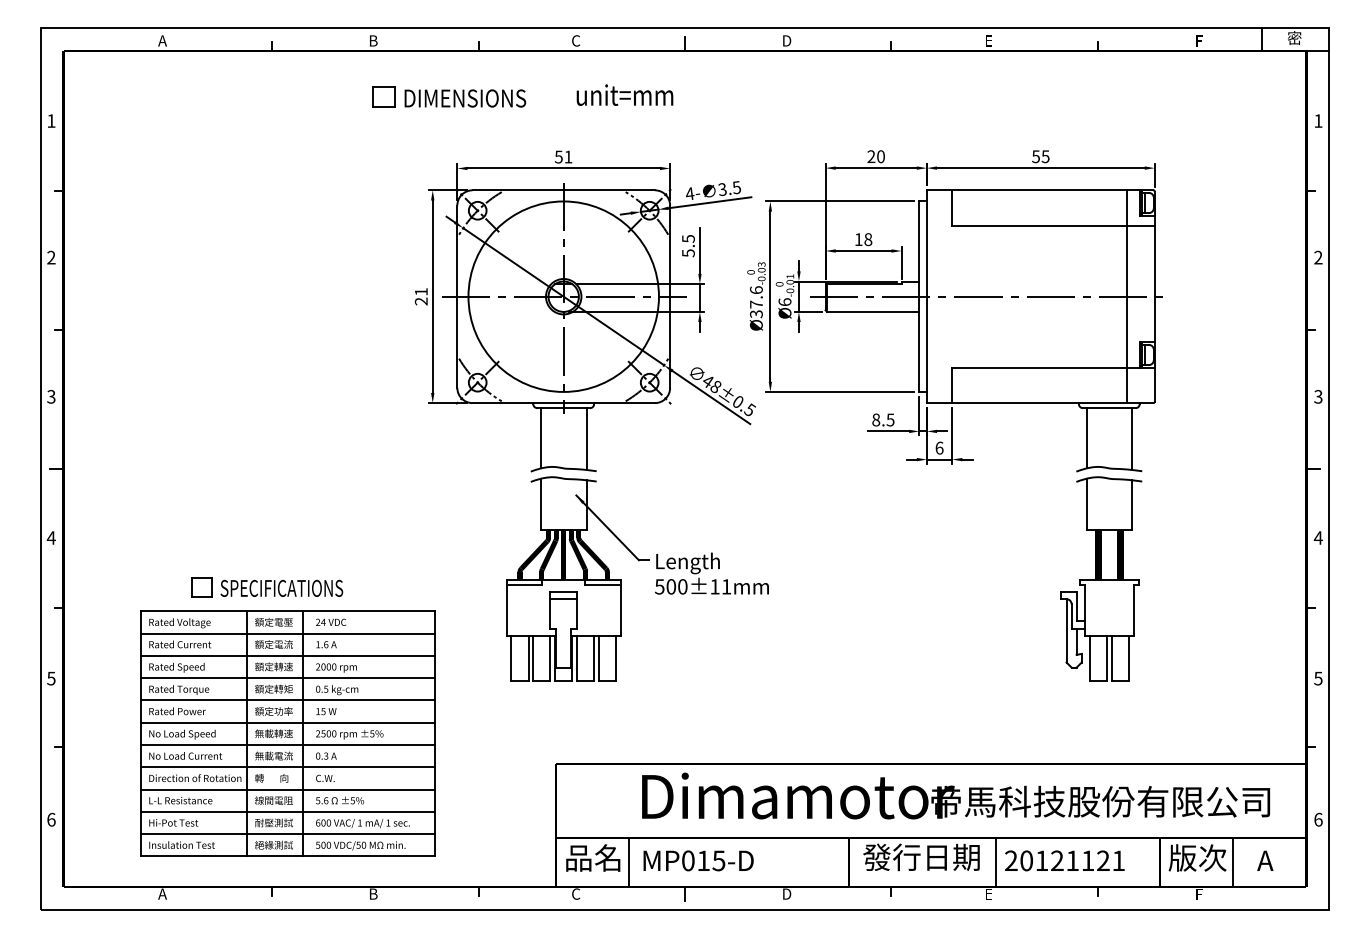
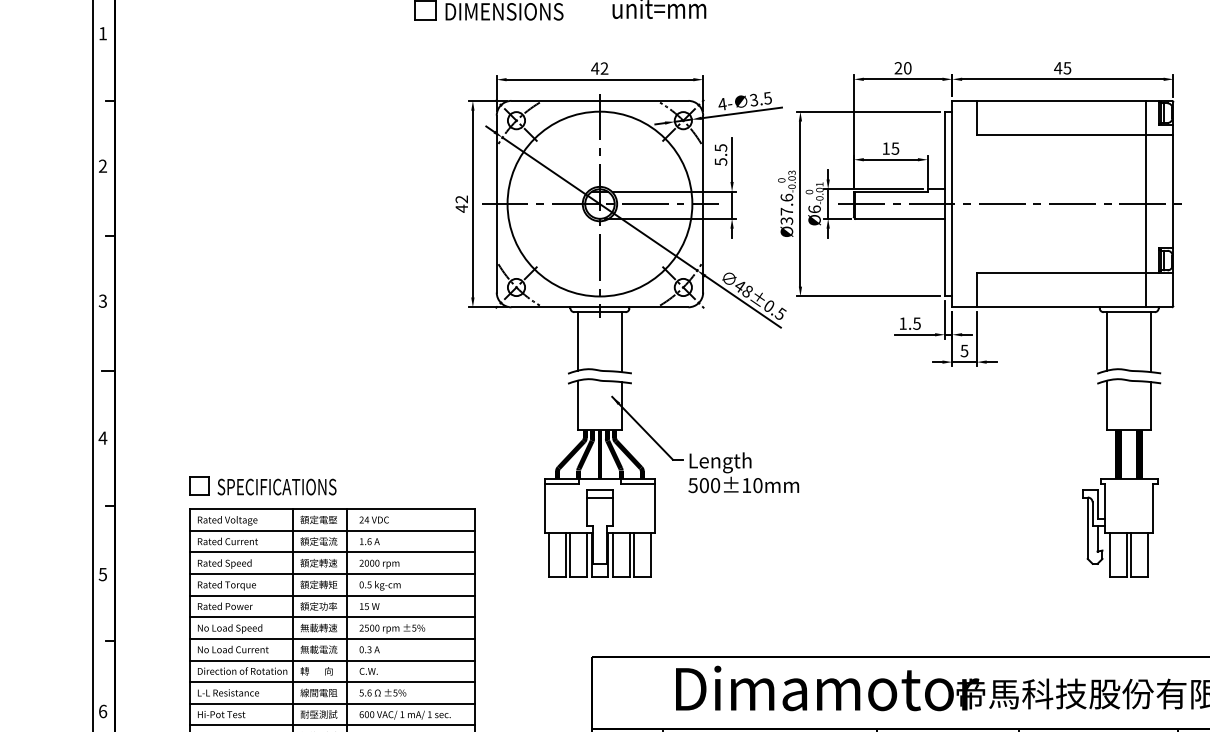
text: (563, 156) -> (599, 68), 51 -> 42
text: (1035, 156) -> (1057, 68), 55 -> 45
text: (868, 239) -> (895, 148), 18 -> 15
text: (420, 296) -> (461, 203), 21 -> 42
text: (876, 419) -> (903, 323), 8.5 -> 1.5
text: (939, 447) -> (964, 350), 6 -> 5
text: (726, 586) -> (757, 485), 500±11mm -> 500±10mm
part: (267, 587) -> (263, 486), moved

